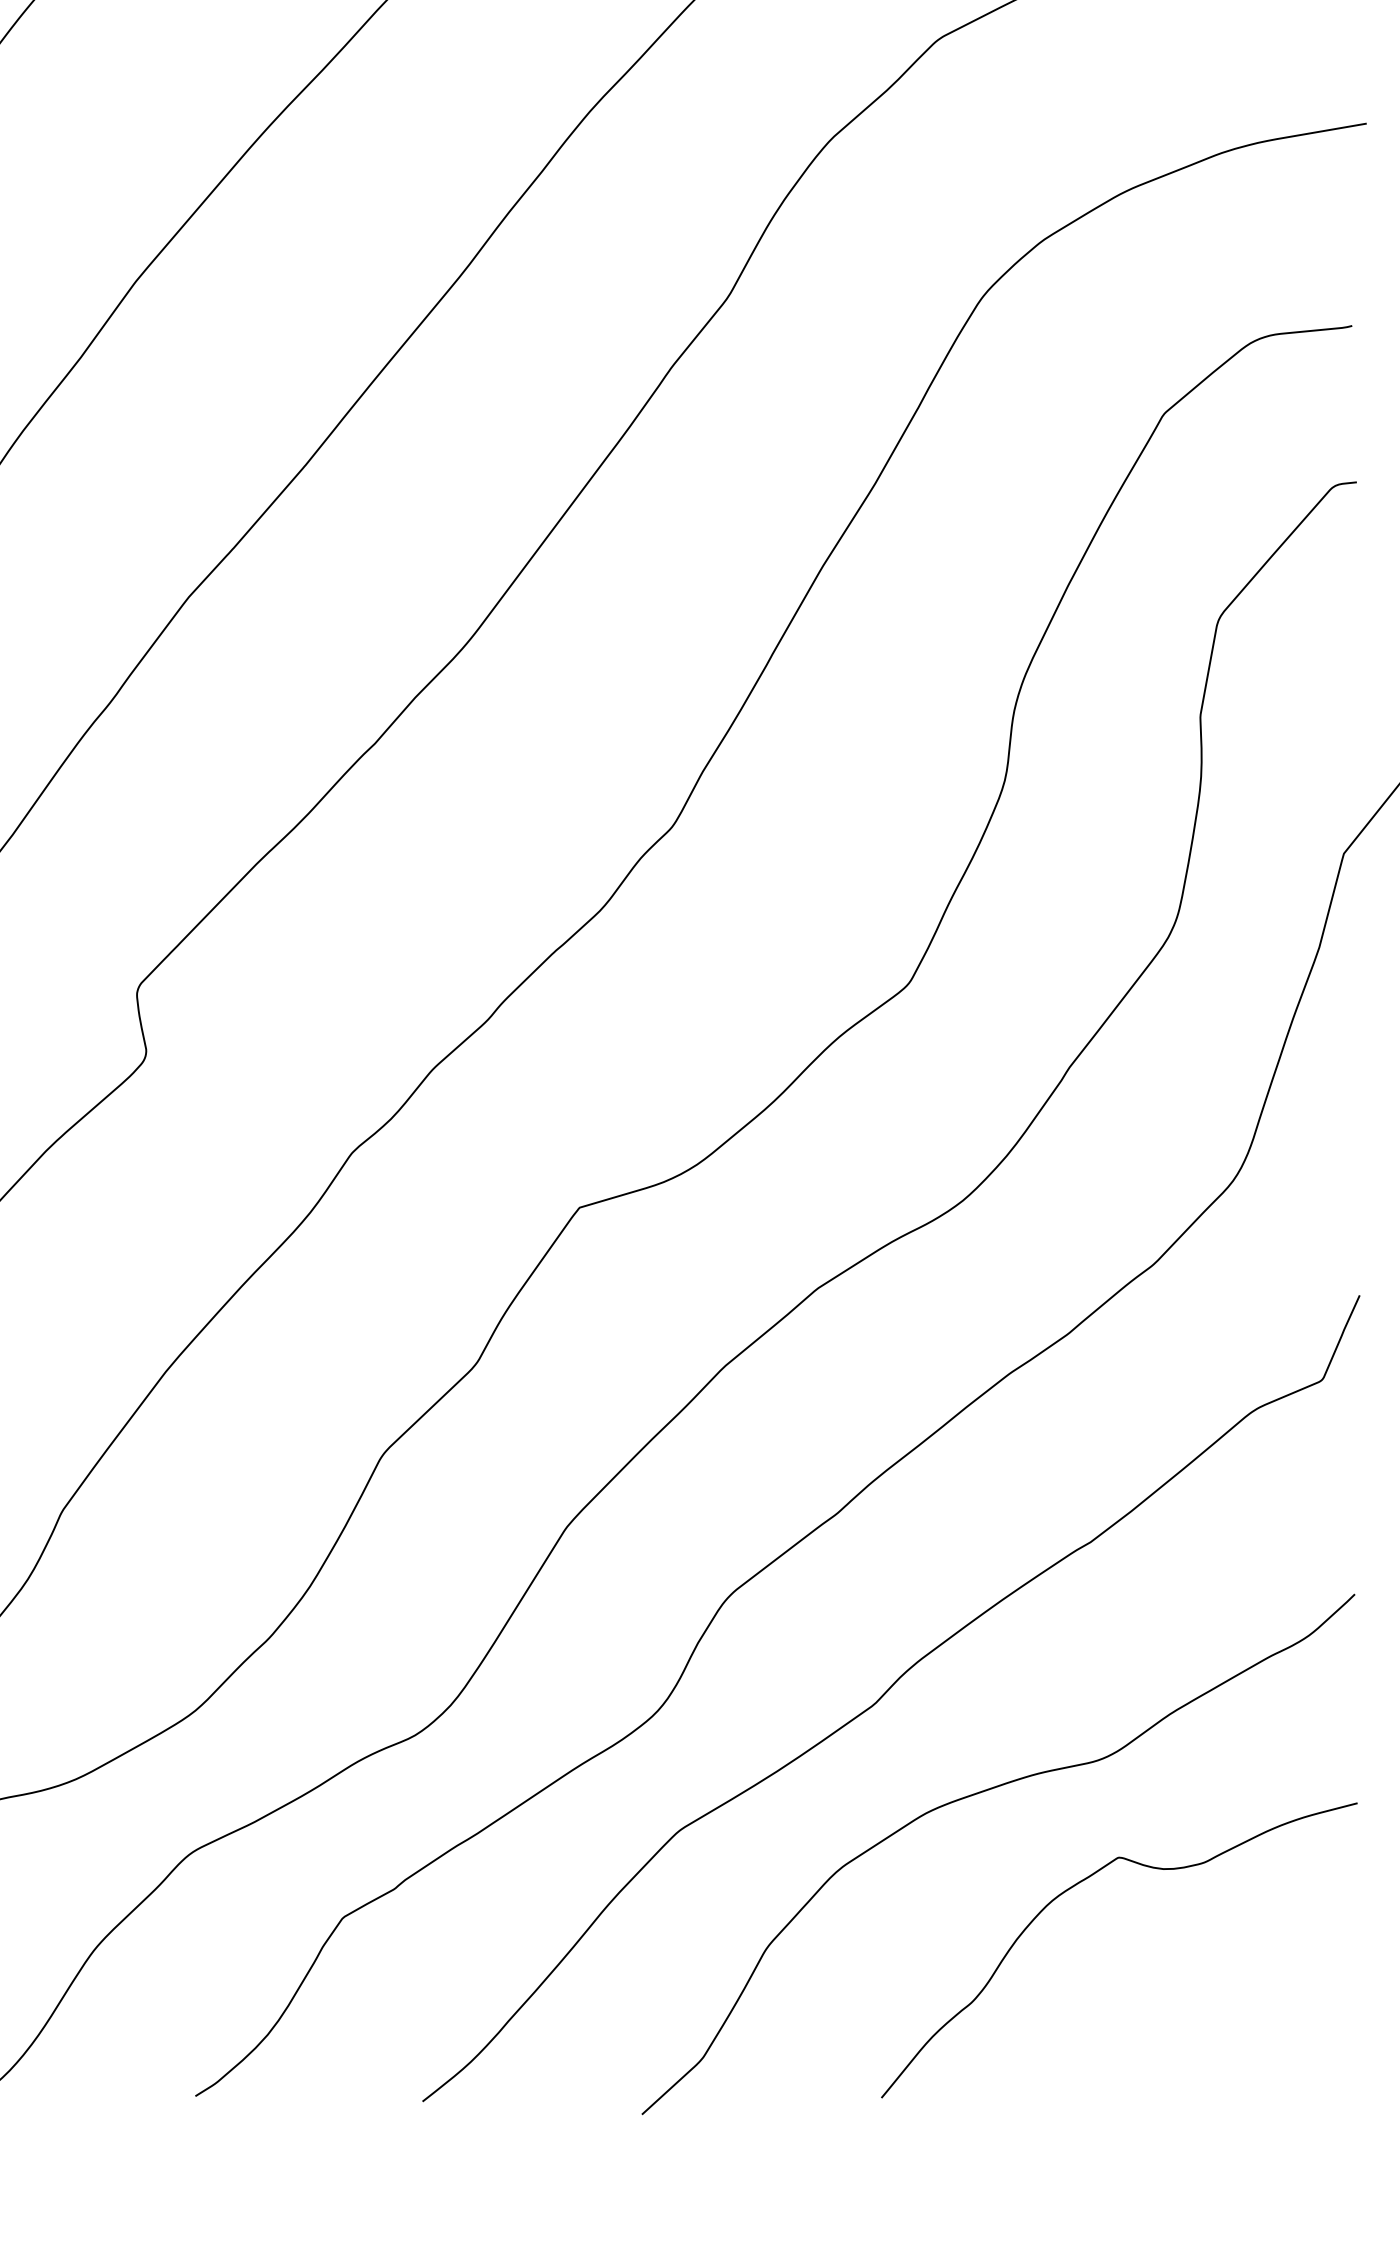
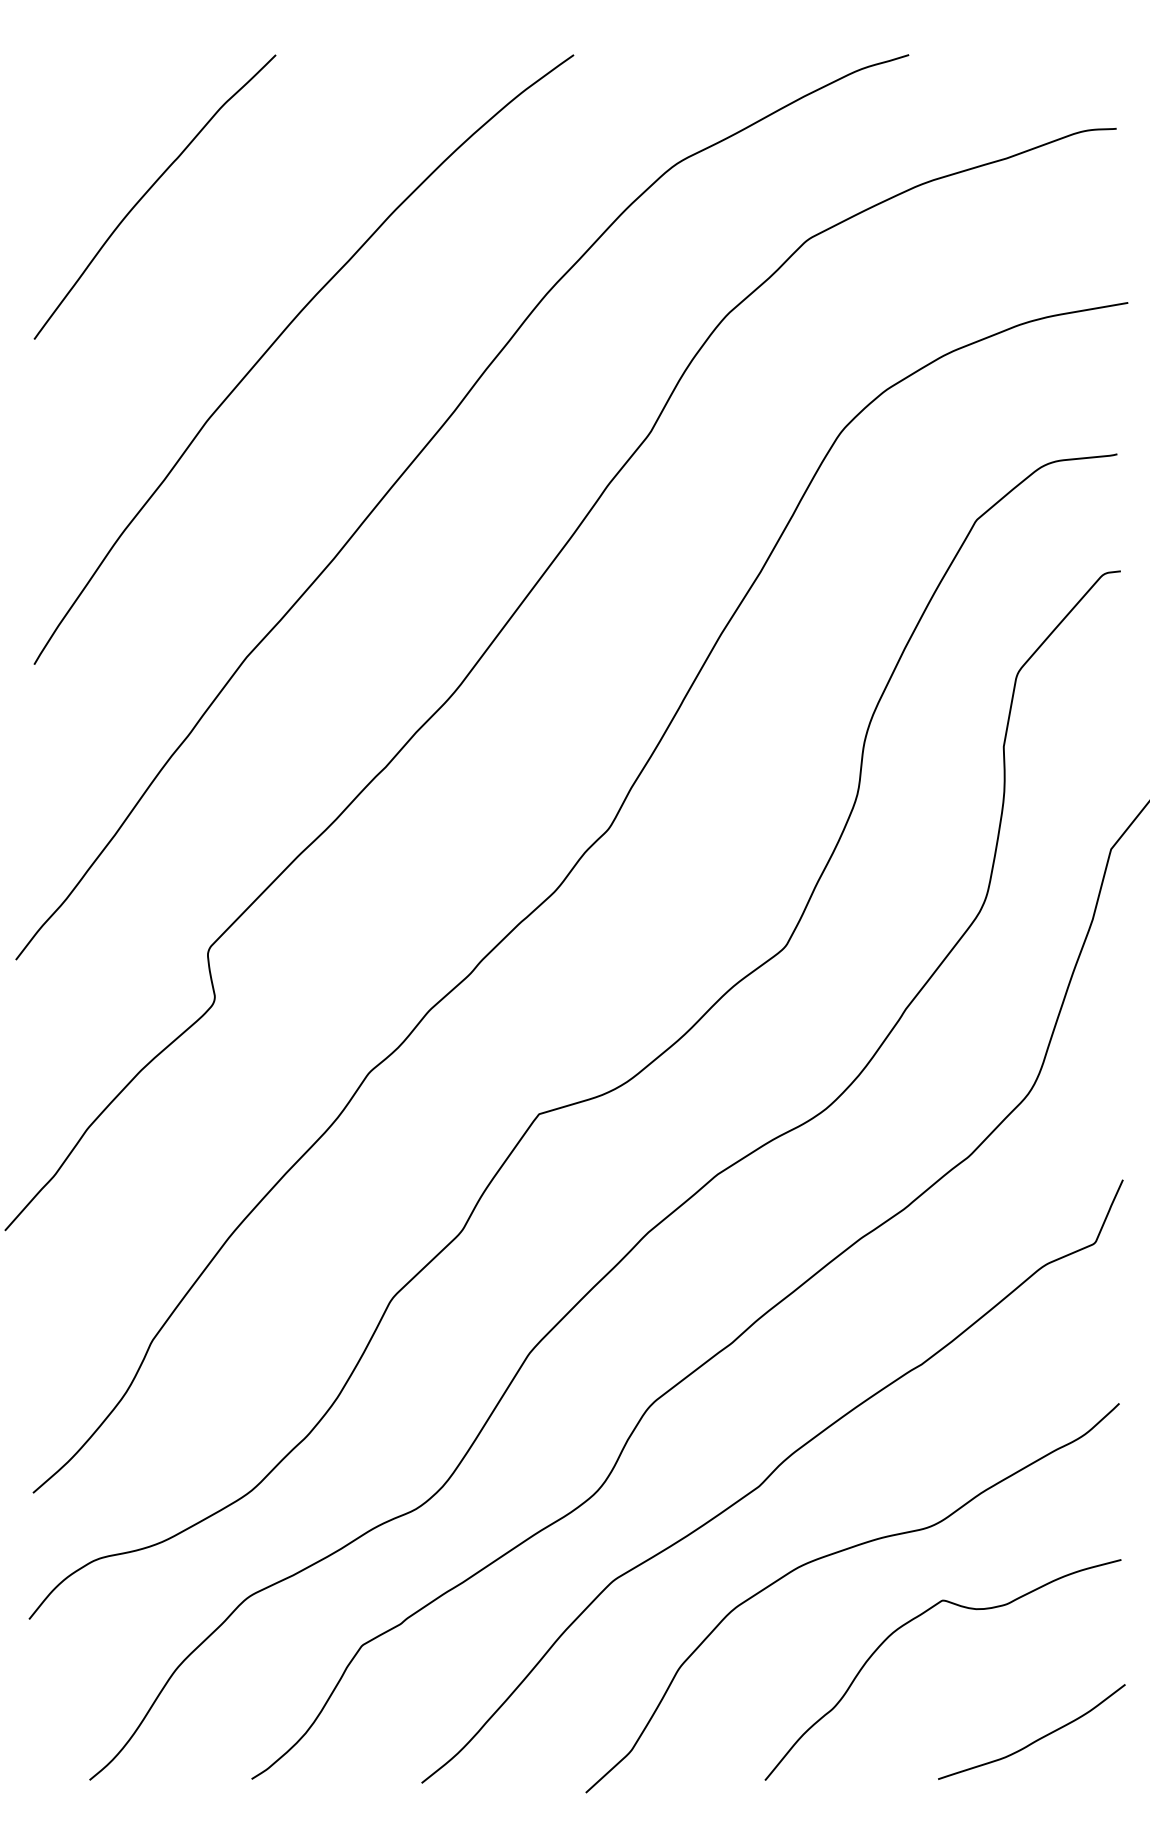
curve: (1244, 2043) -> (1036, 1739), added

